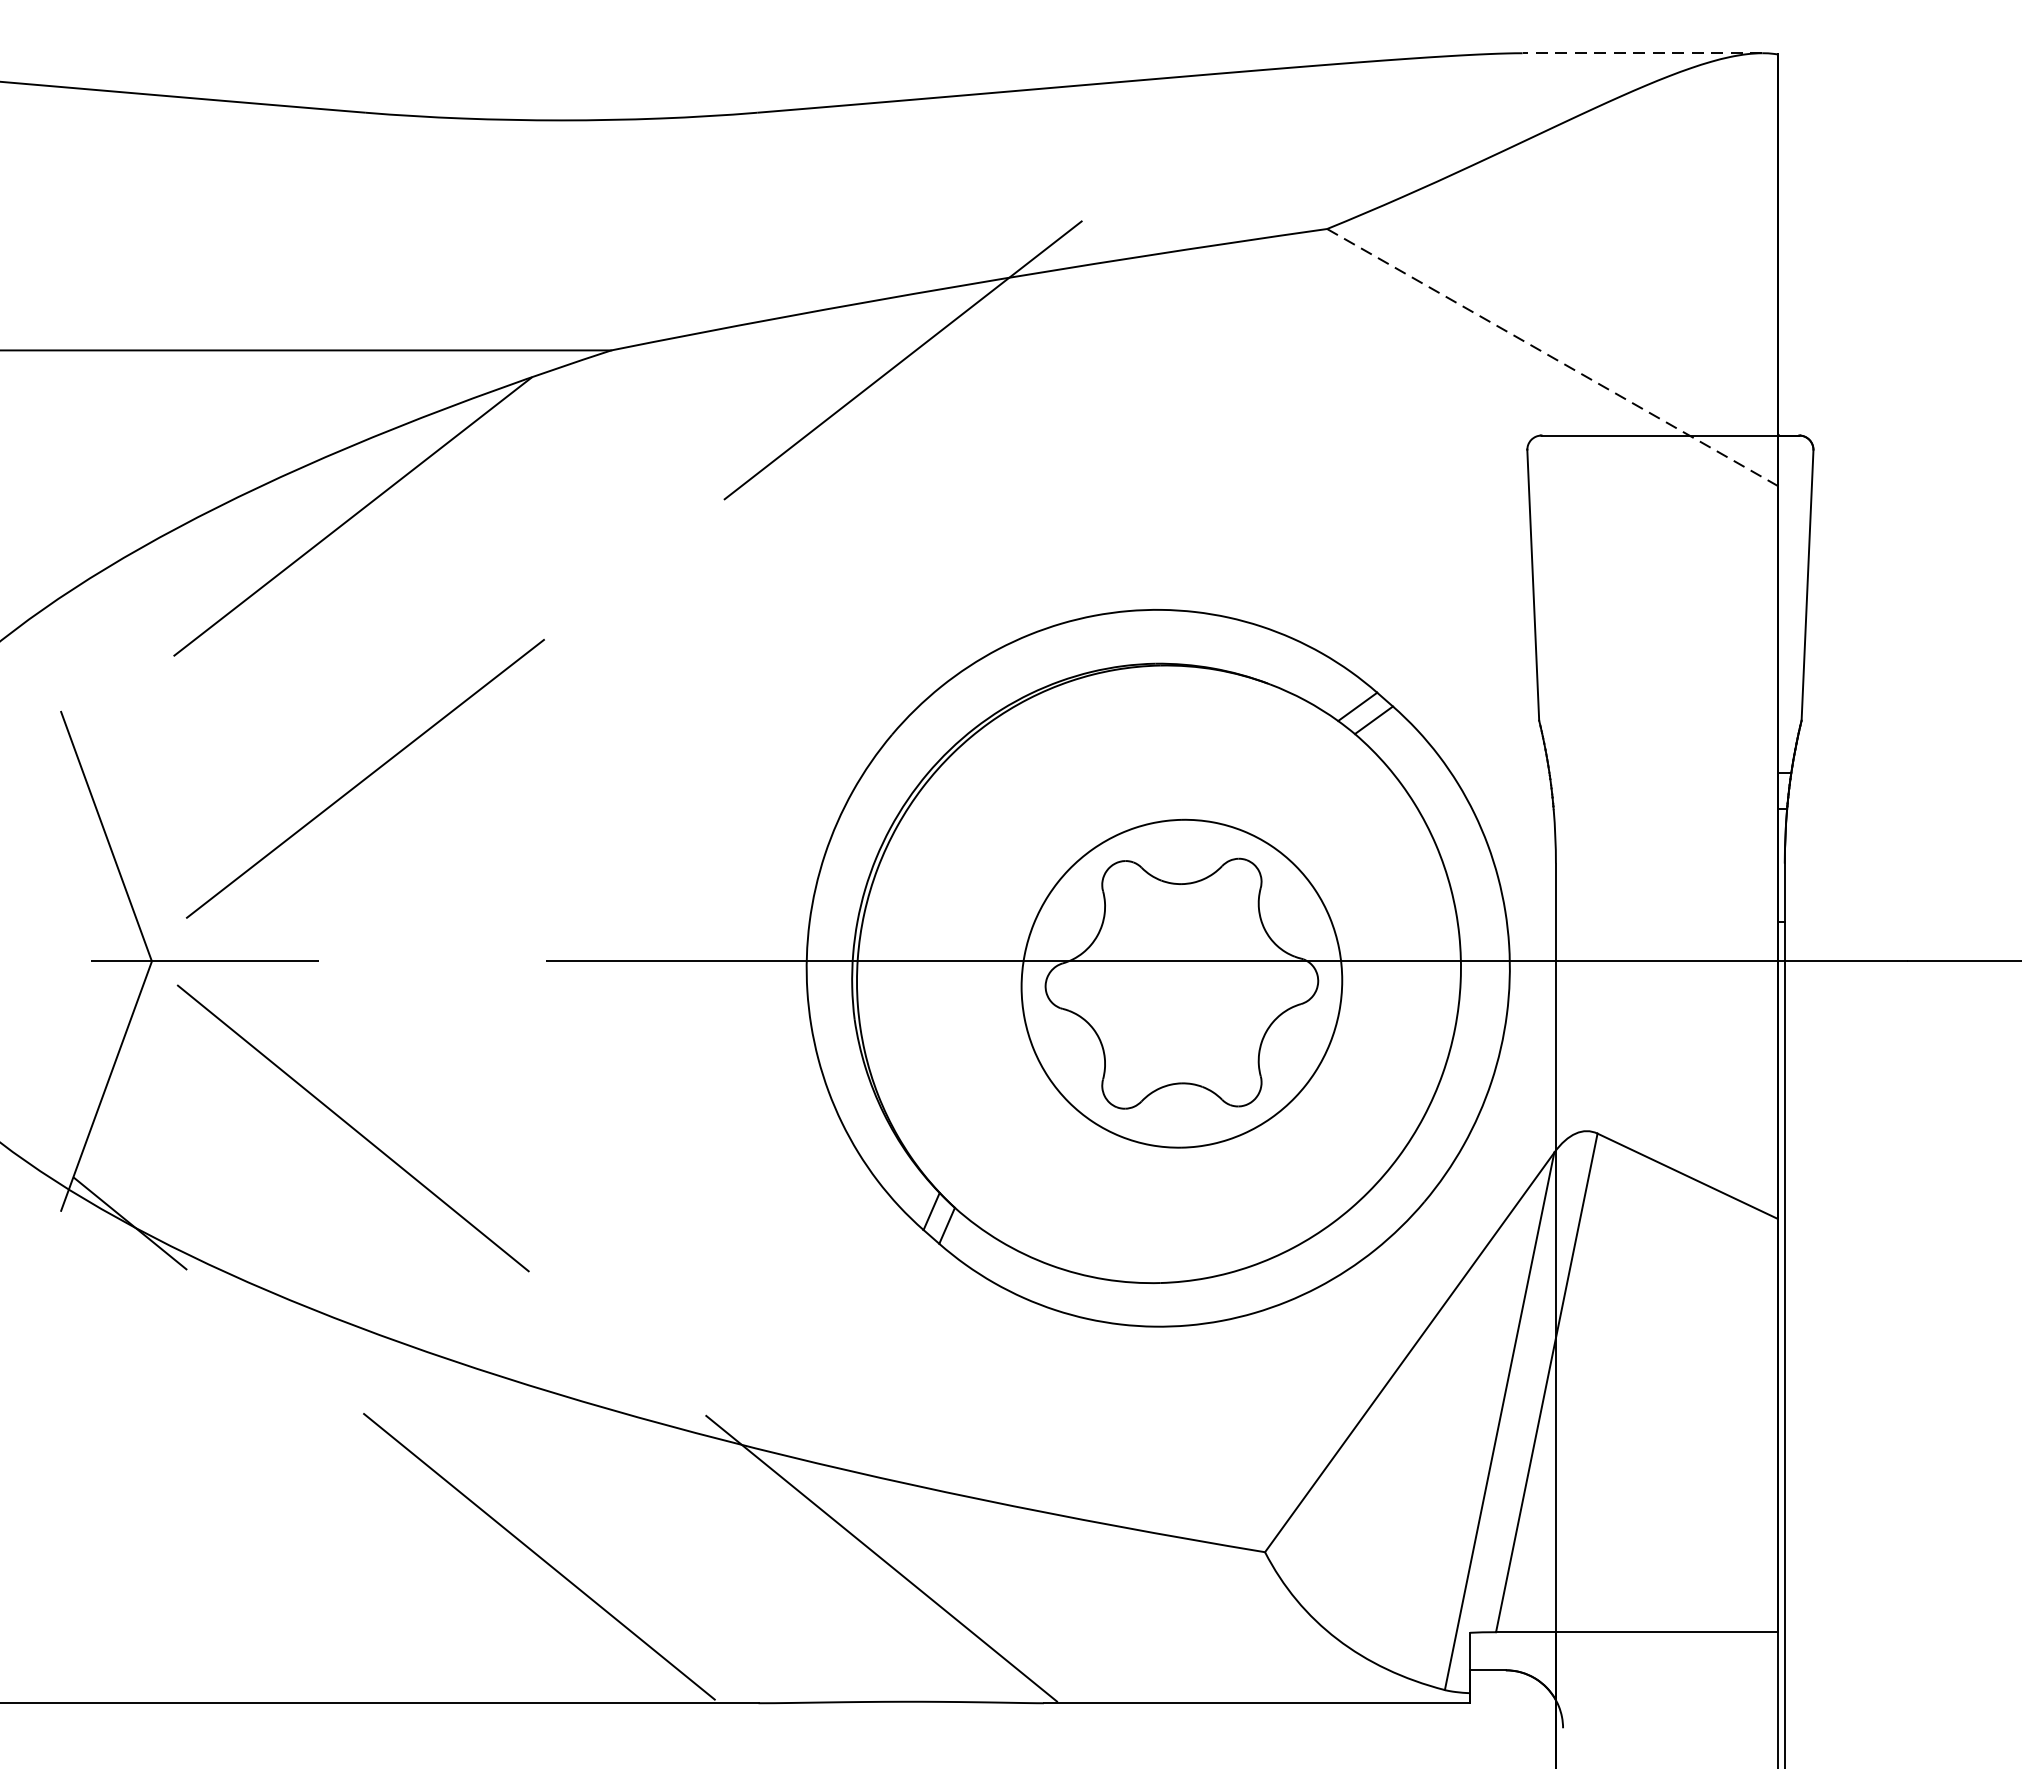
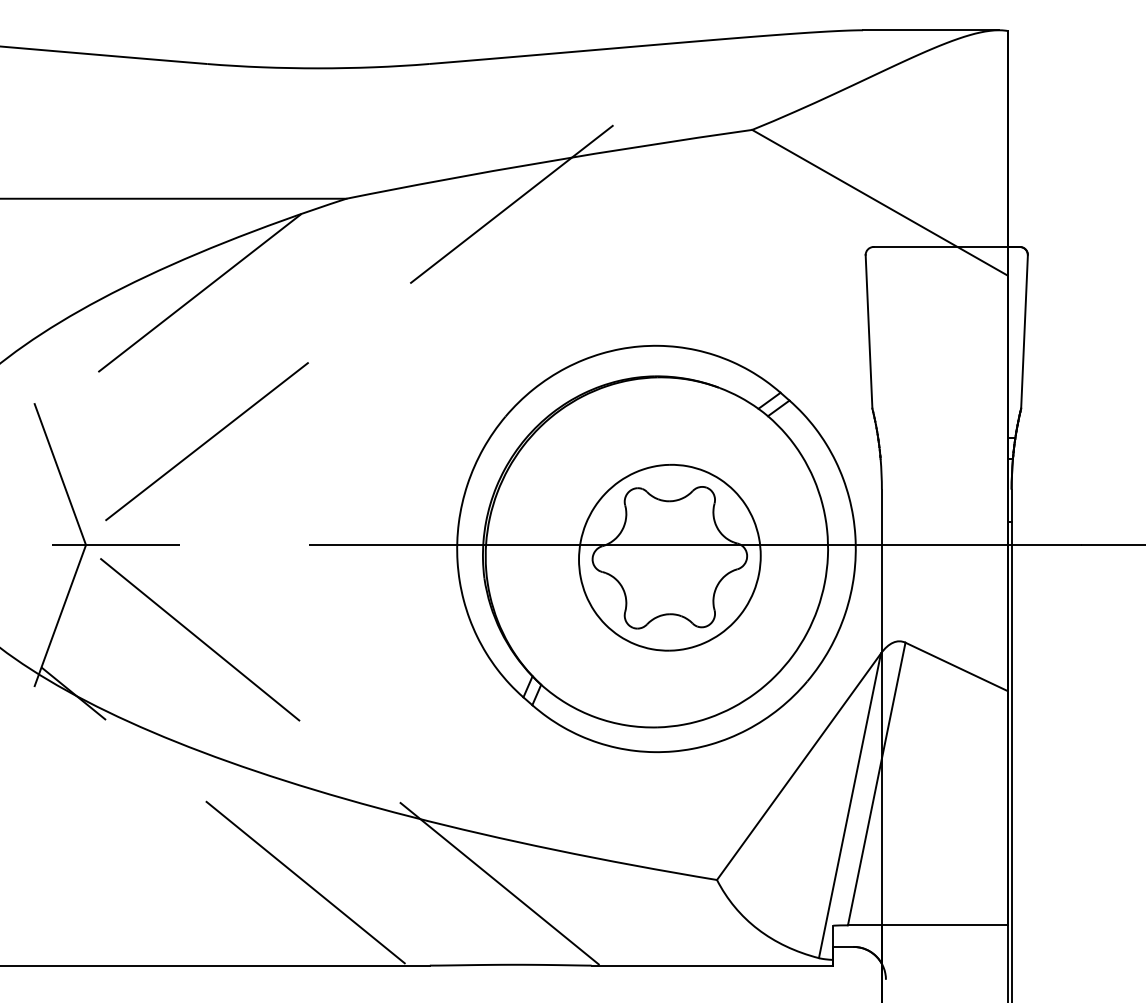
line: (1641, 53) -> (930, 30), dashed -> solid
line: (1551, 357) -> (879, 202), dashed -> solid

